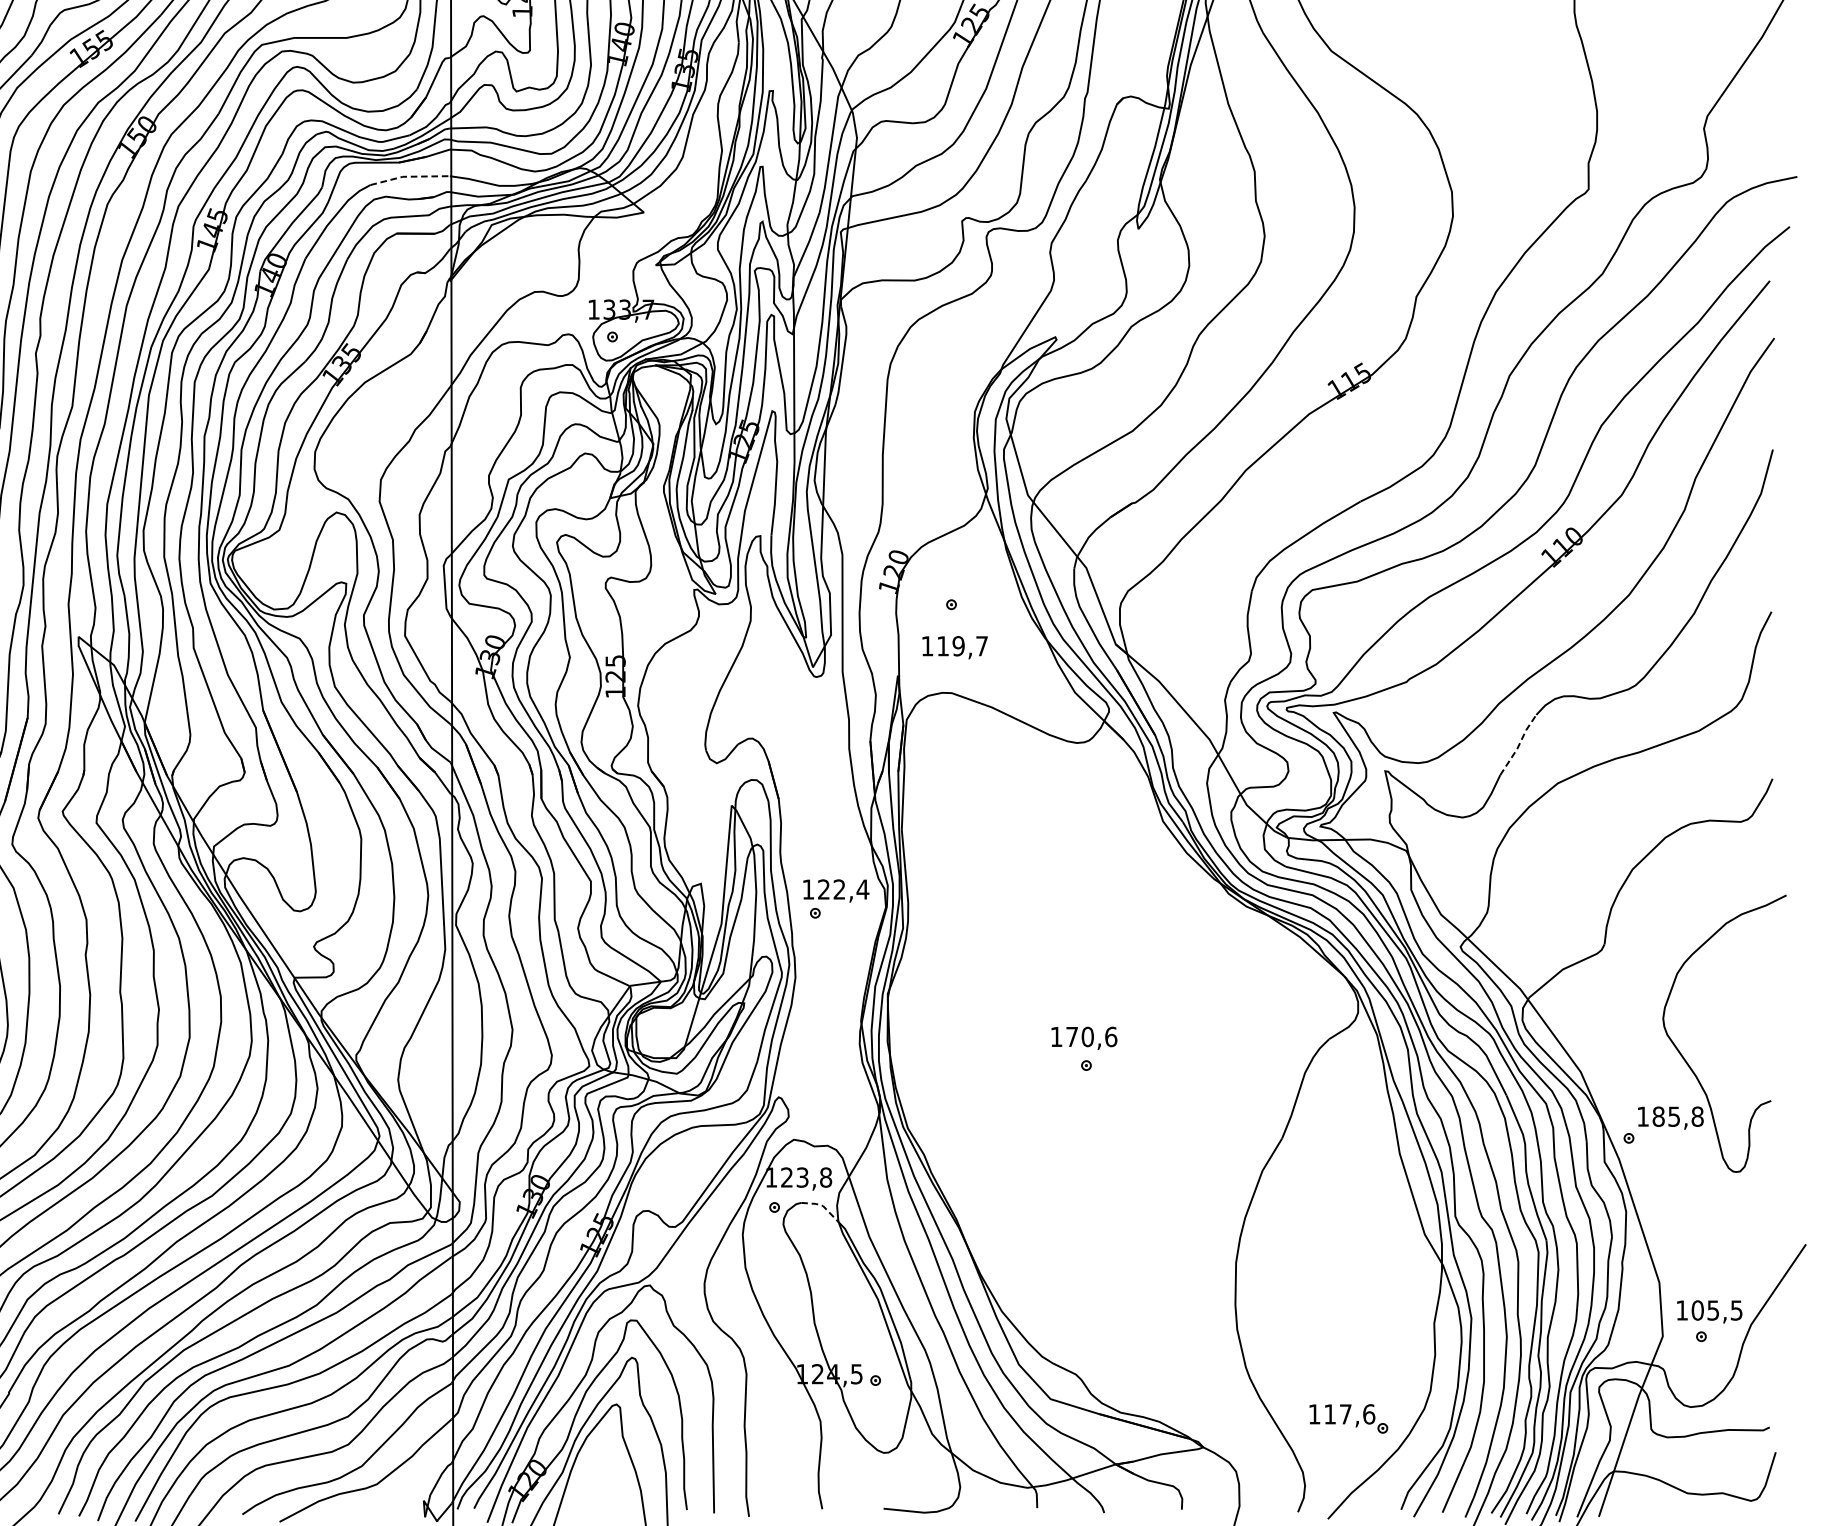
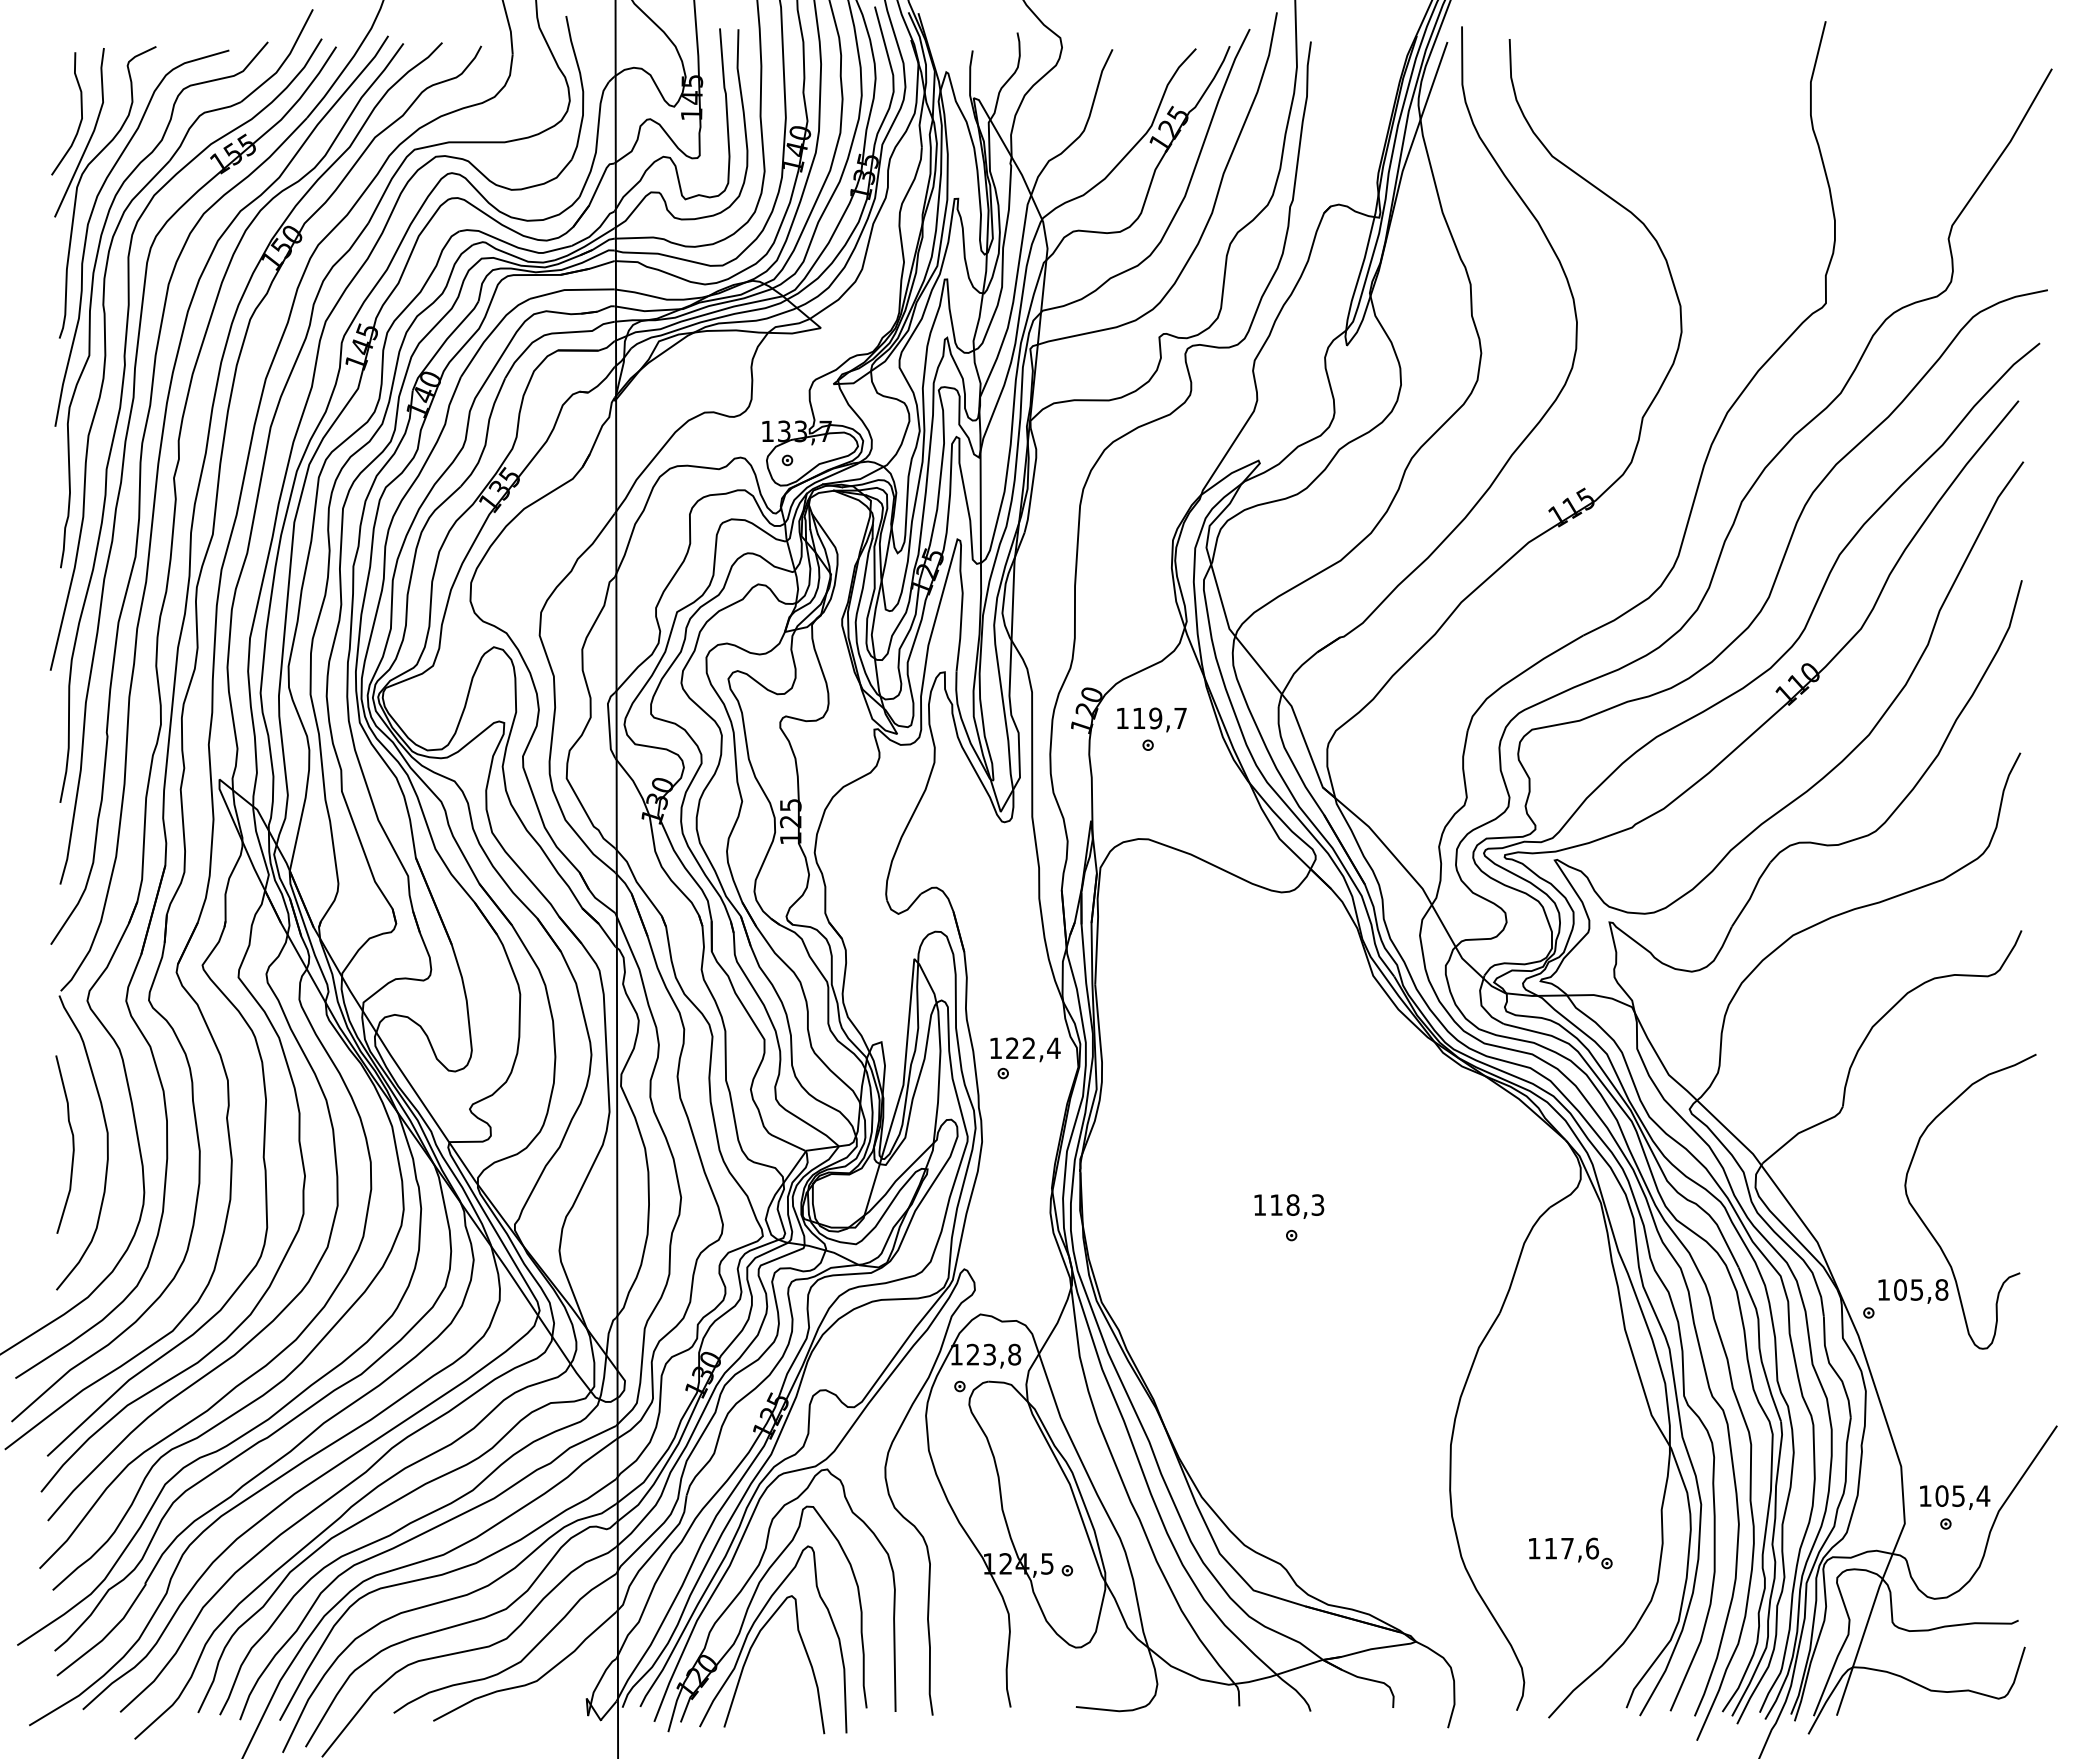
line: (409, 176) -> (571, 289), dashed -> solid
text: (954, 647) -> (1151, 719), moved
line: (1519, 744) -> (1752, 894), dashed -> solid
text: (1091, 1036) -> (1297, 1204), 170,6 -> 118,3
text: (1658, 1116) -> (1900, 1289), 185,8 -> 105,8
line: (823, 1205) -> (1011, 1384), dashed -> solid
text: (1736, 1309) -> (1983, 1495), 105,5 -> 105,4
part: (1348, 1418) -> (1570, 1553), moved

